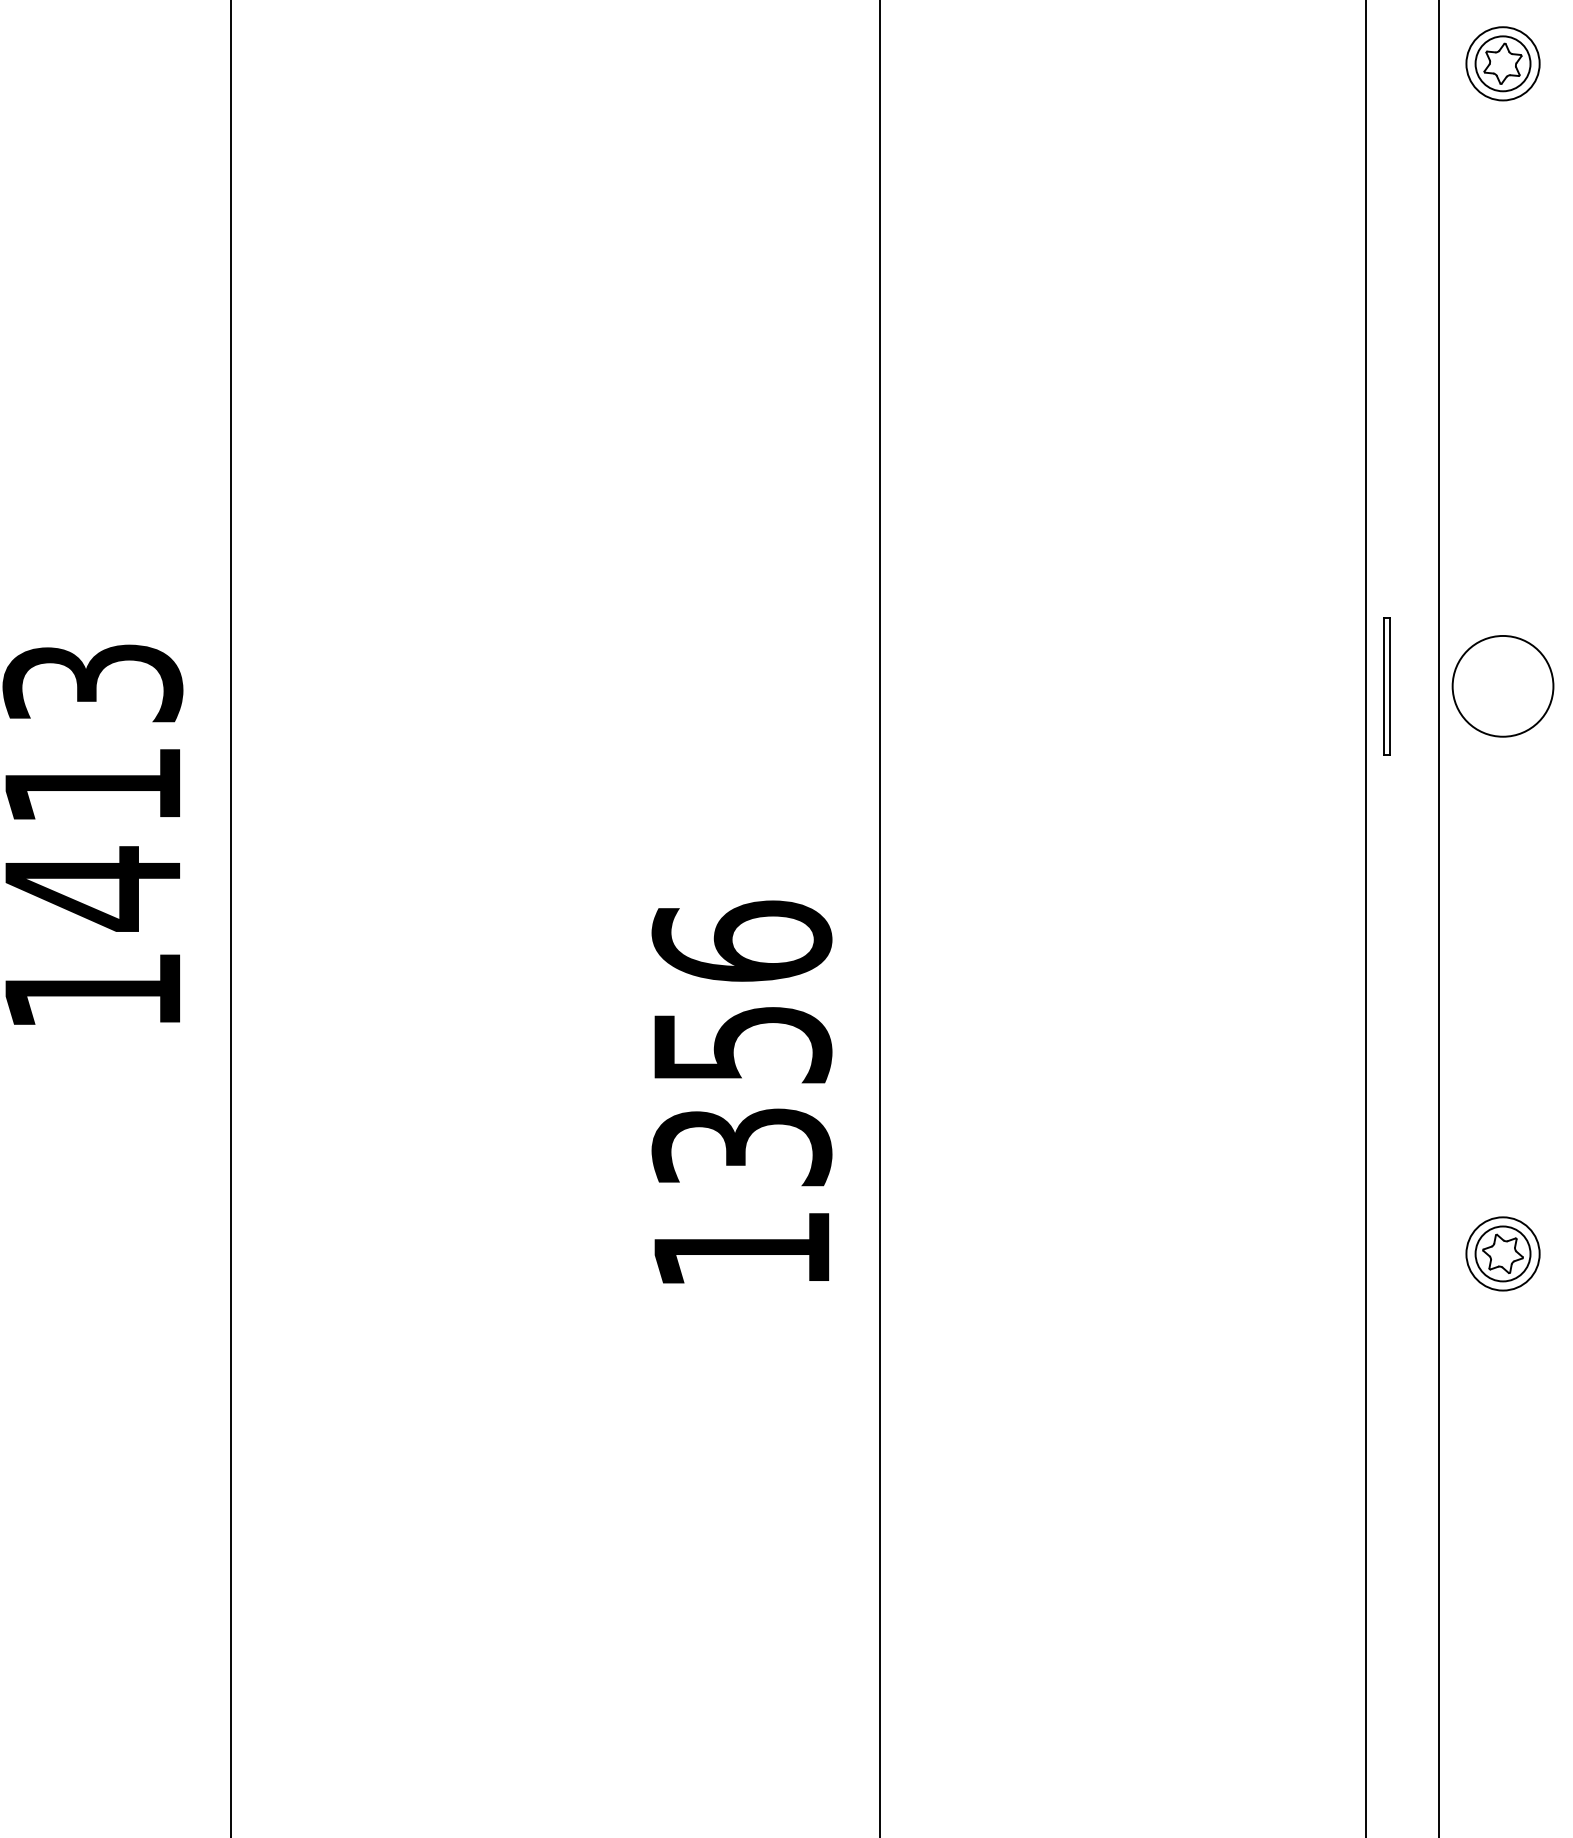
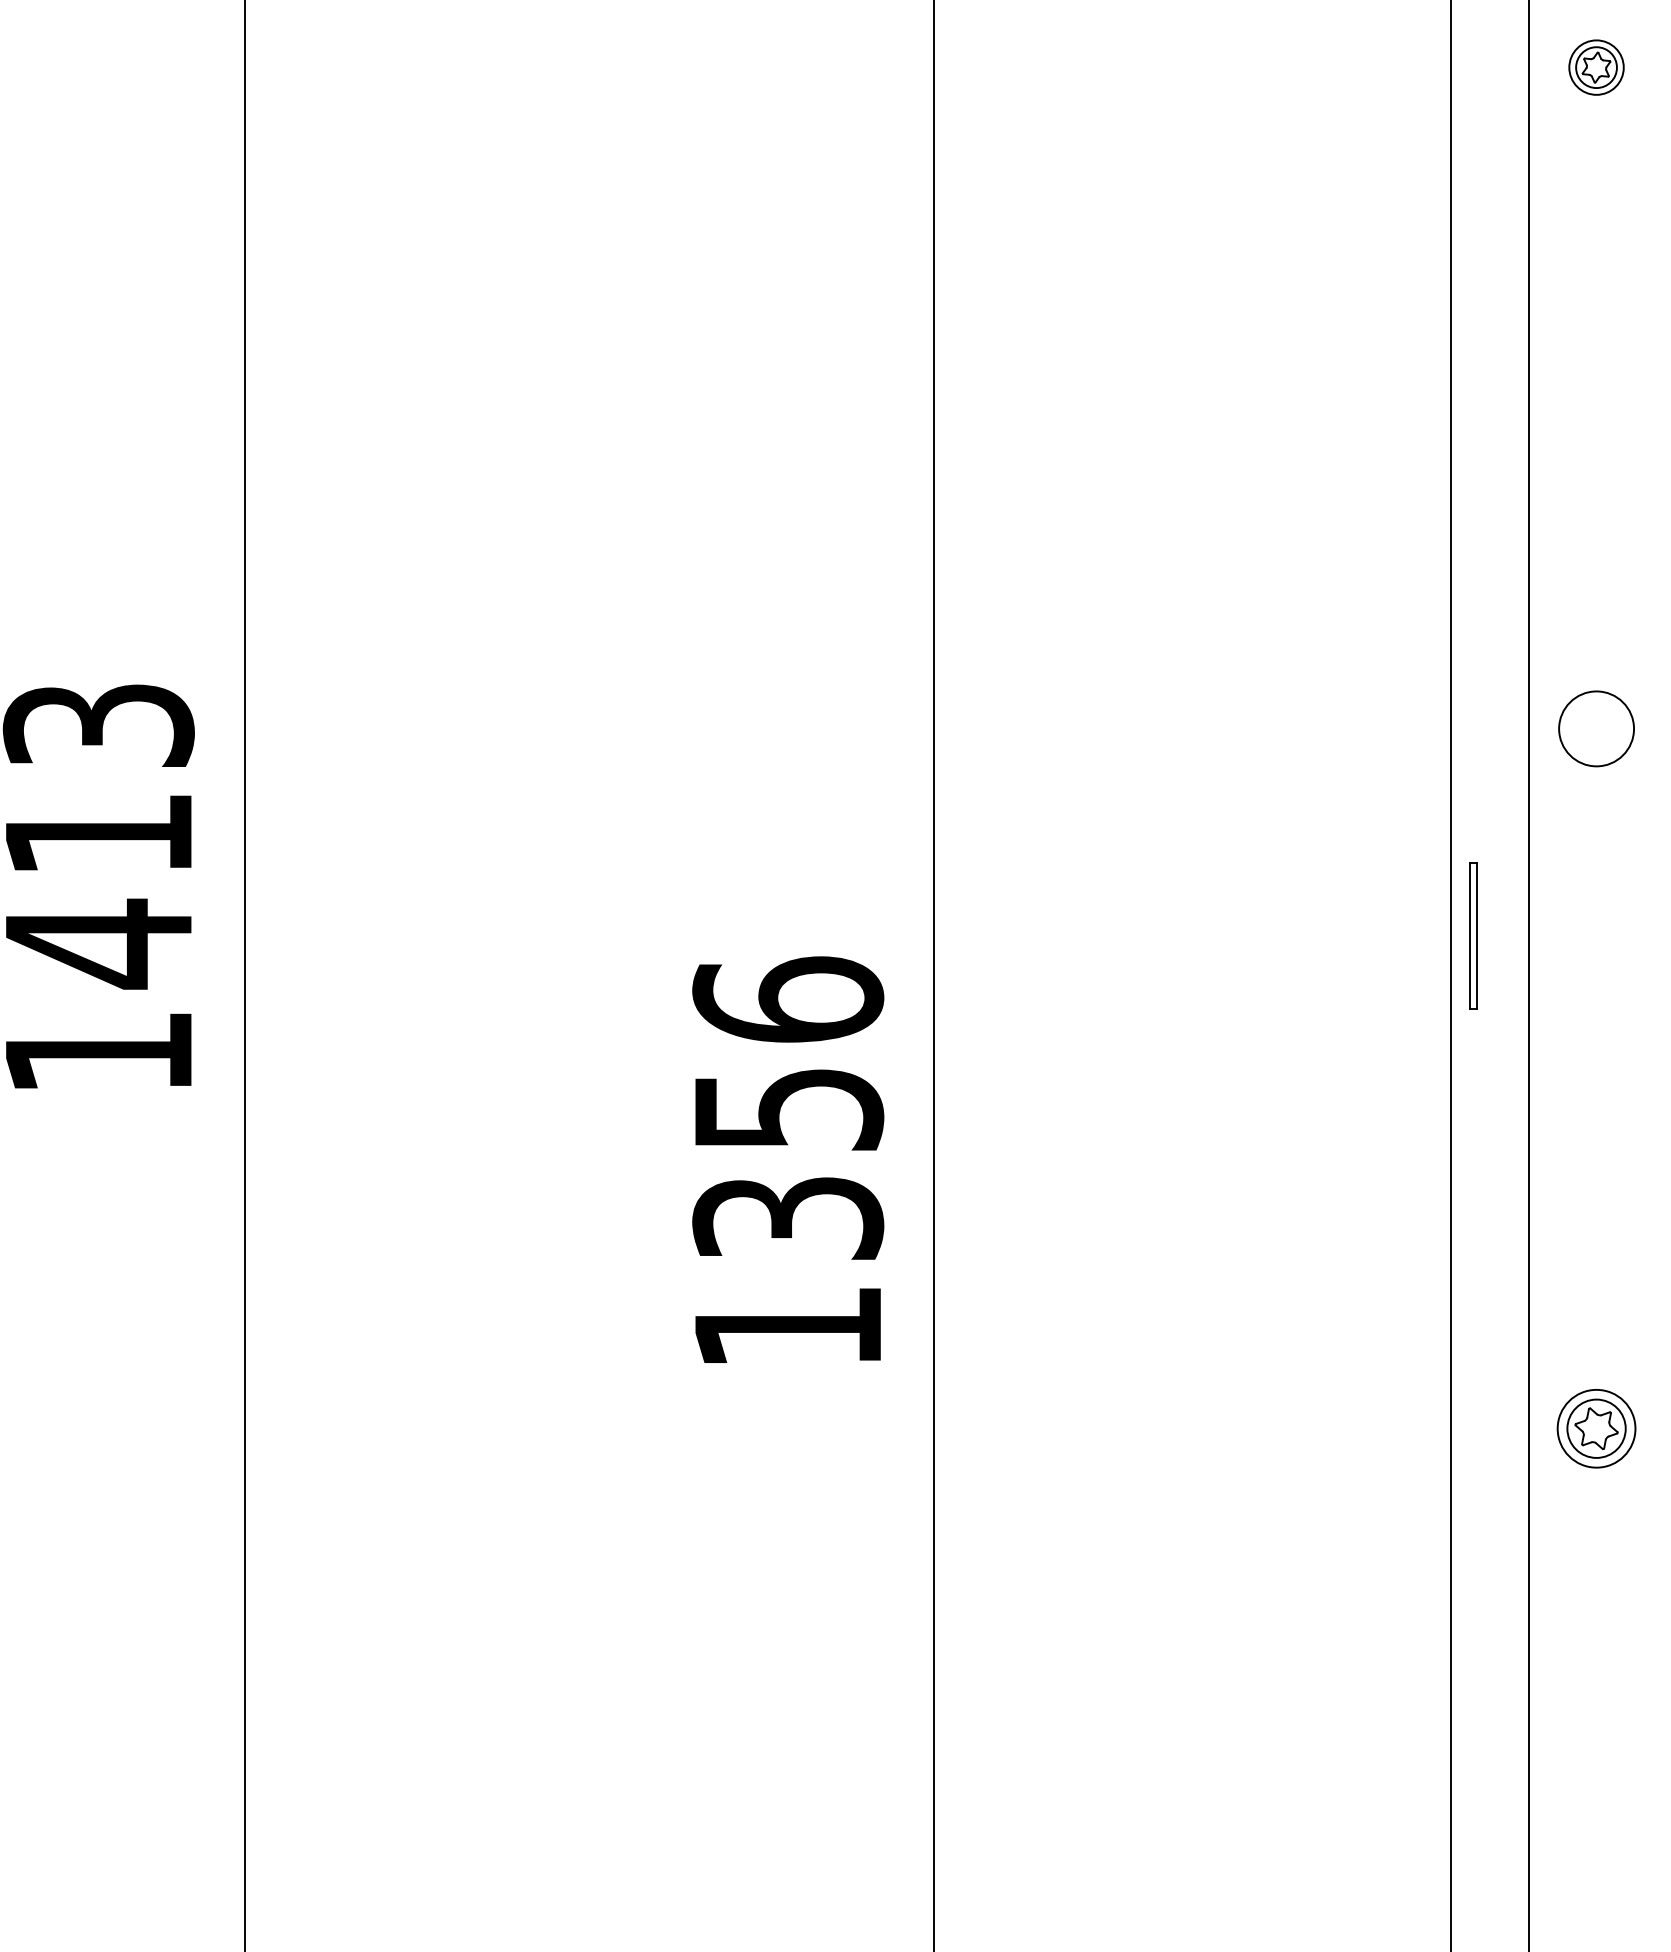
part: (1502, 63) -> (1596, 67), size x0.7
part: (1387, 685) -> (1473, 935), moved
circle: (1502, 685) -> (1596, 728), size x0.7
part: (1502, 1253) -> (1596, 1428), moved

